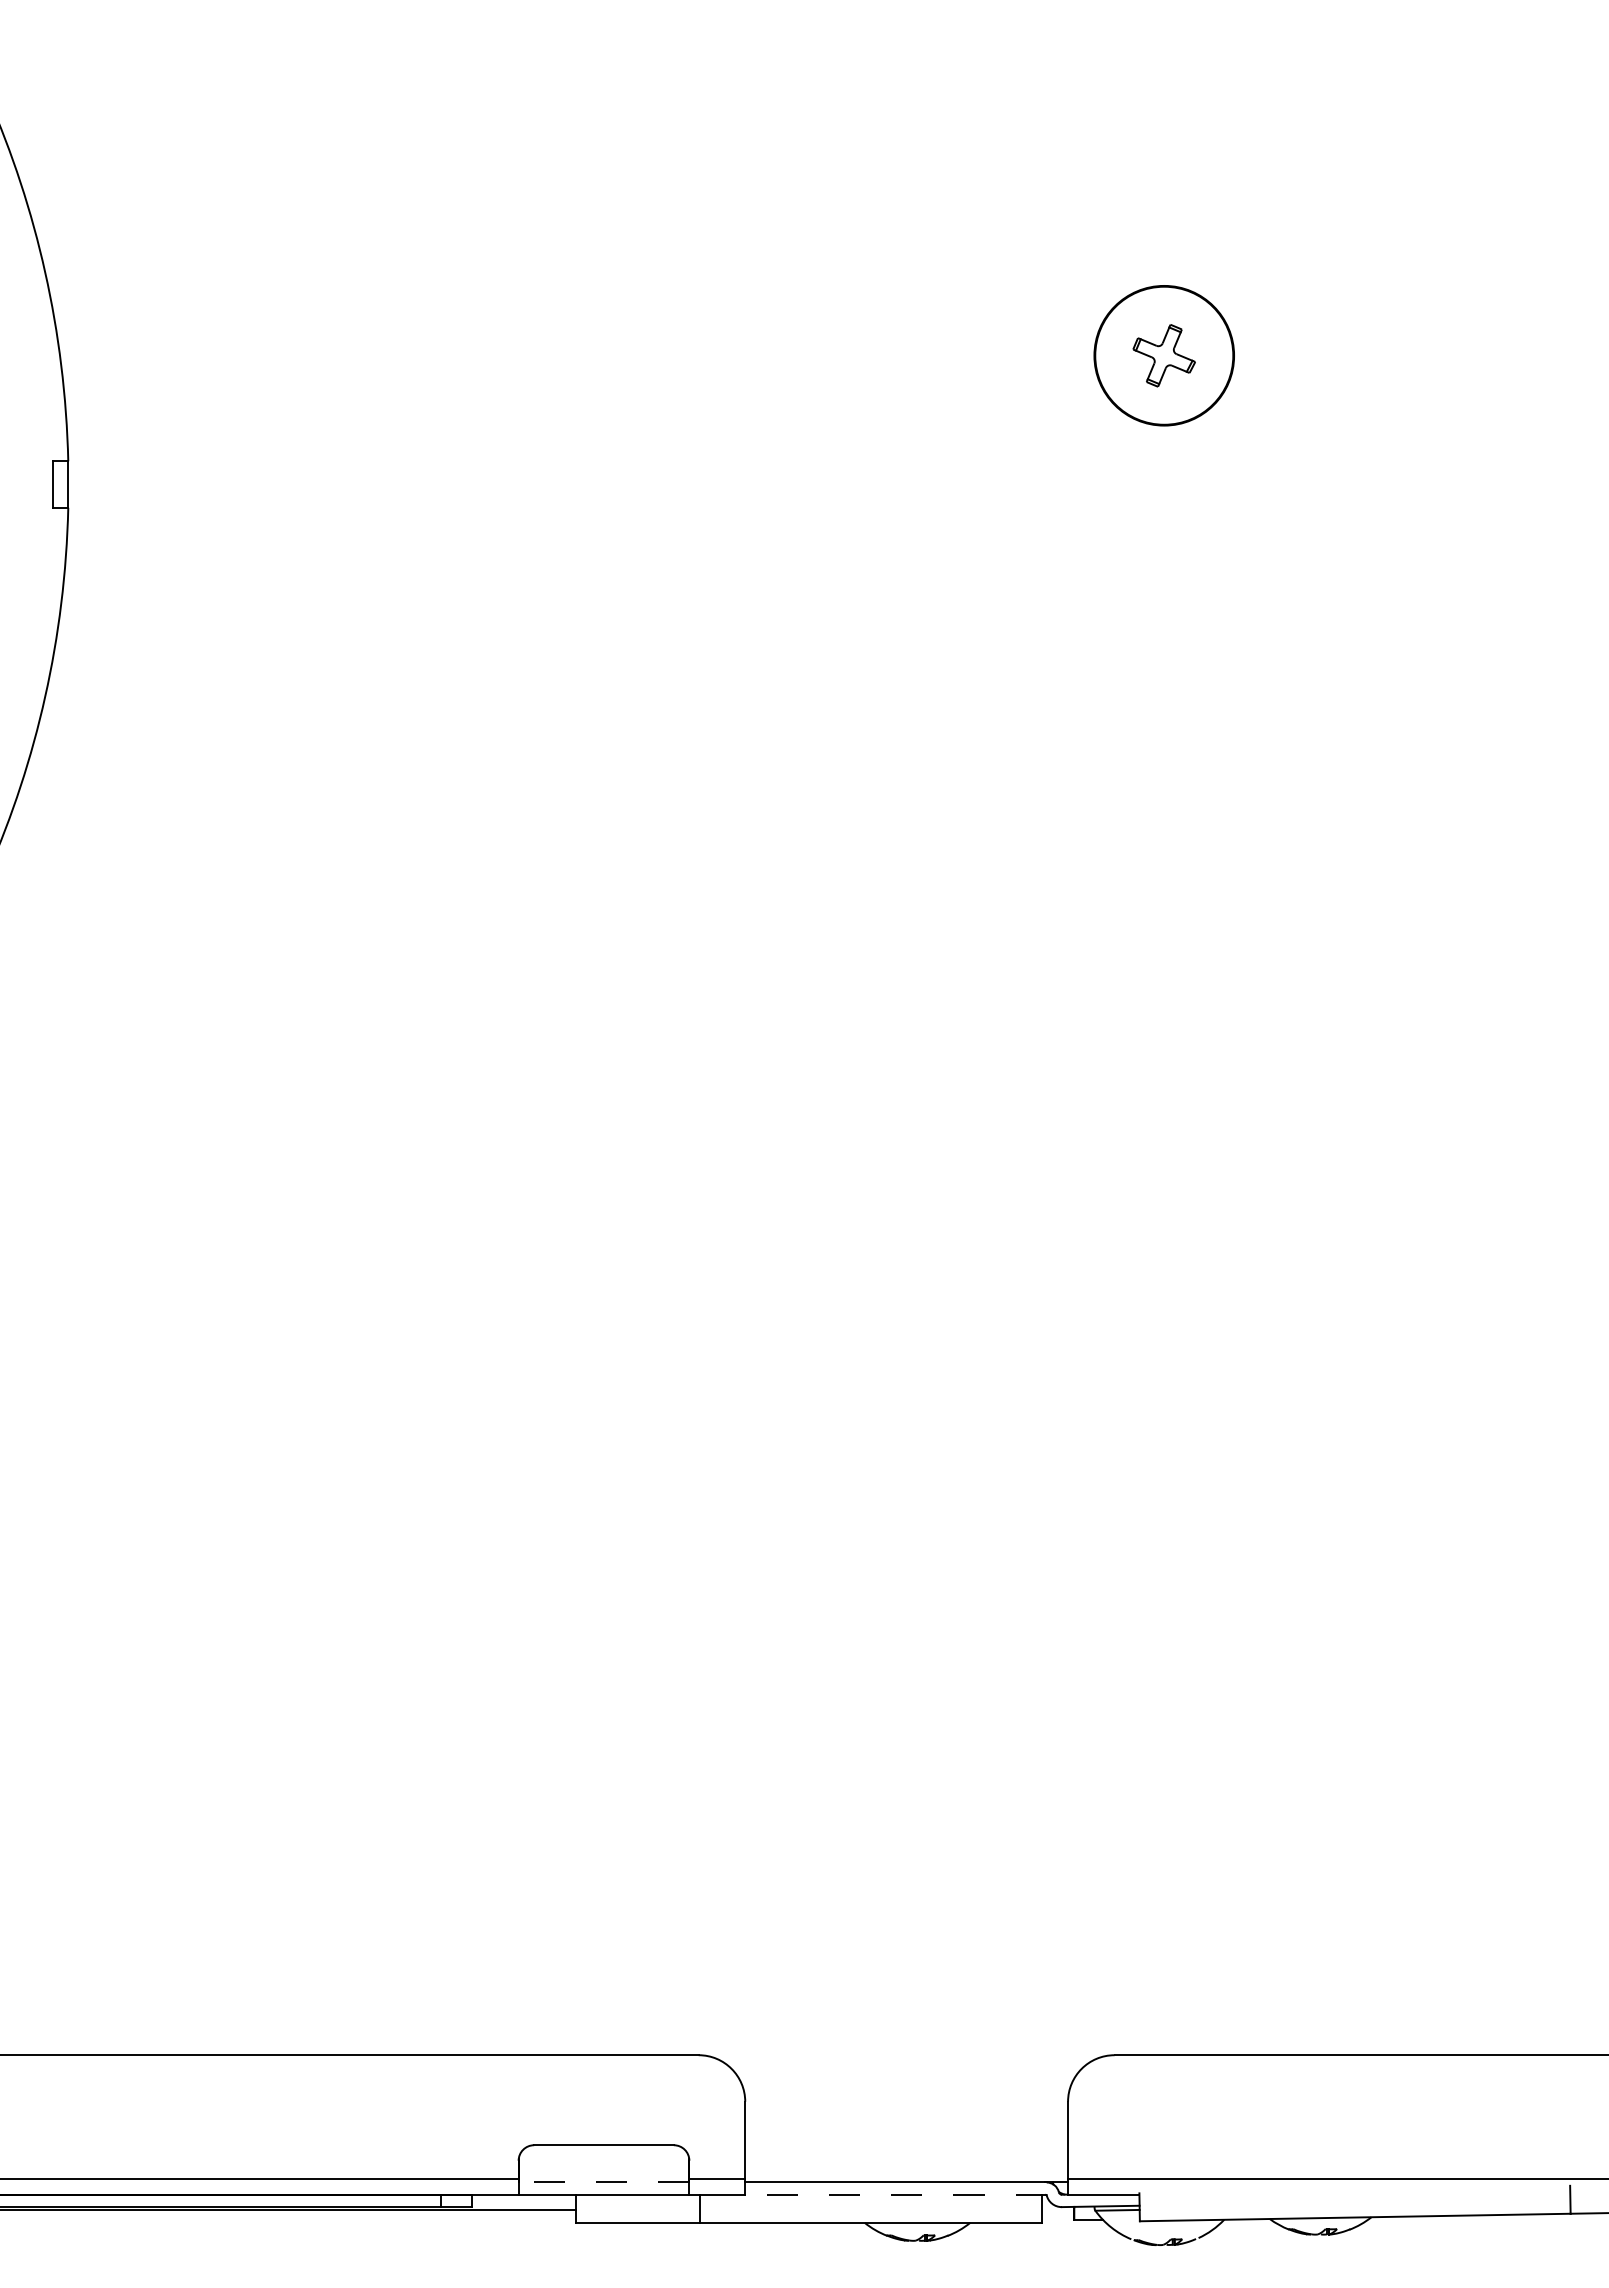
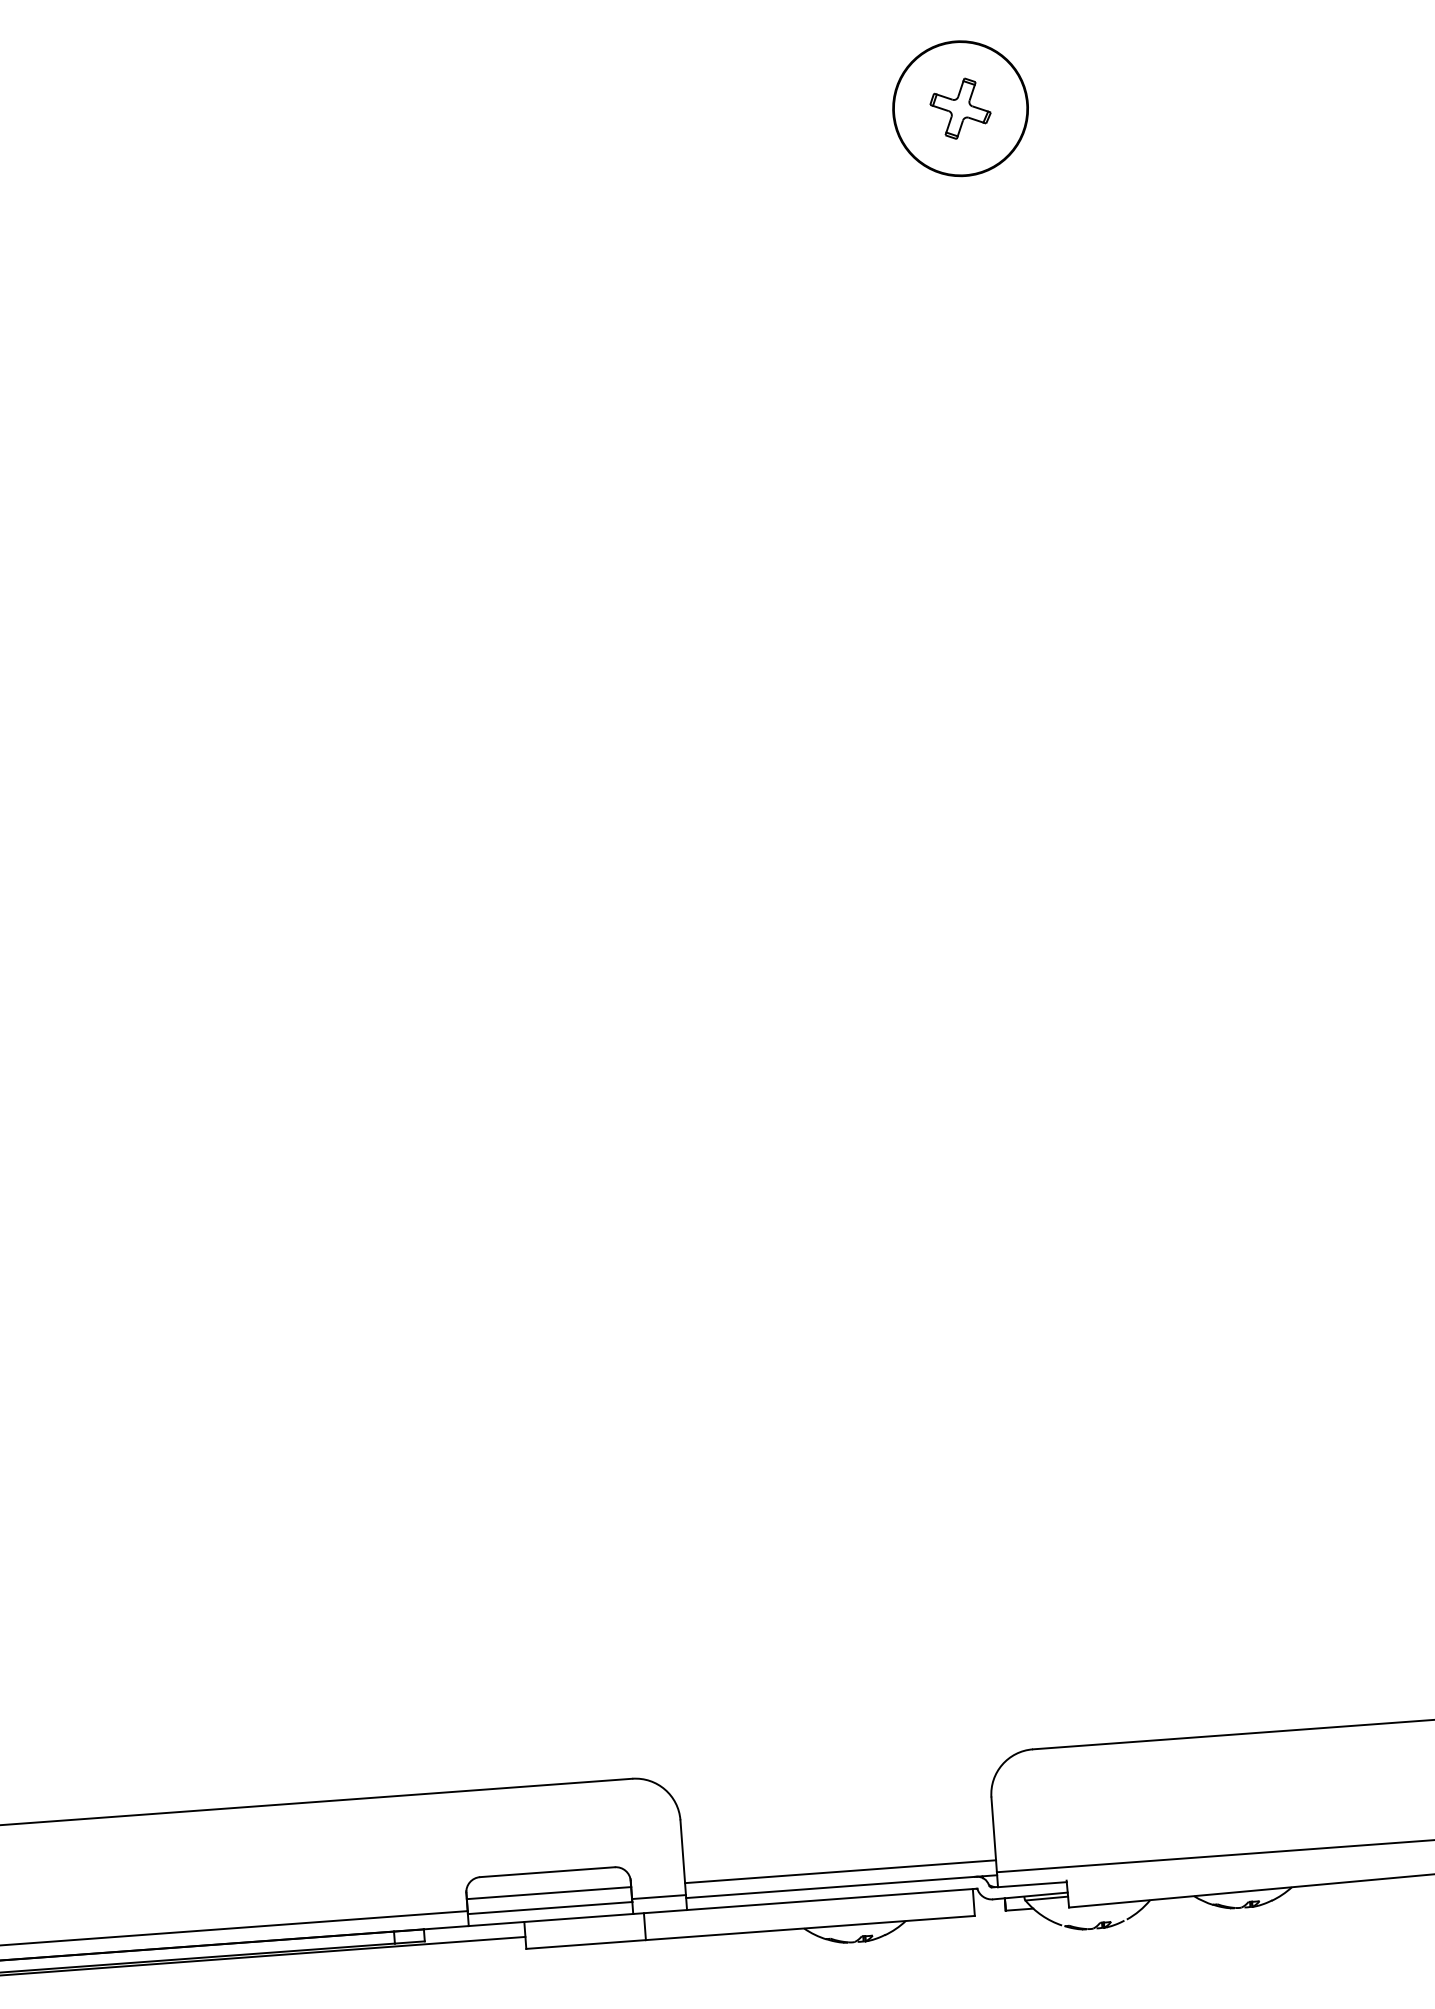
line: (603, 2166) -> (548, 1892), added
line: (906, 2166) -> (840, 1871), added
line: (603, 2182) -> (549, 1908), dashed -> solid
line: (895, 2194) -> (831, 1899), dashed -> solid

